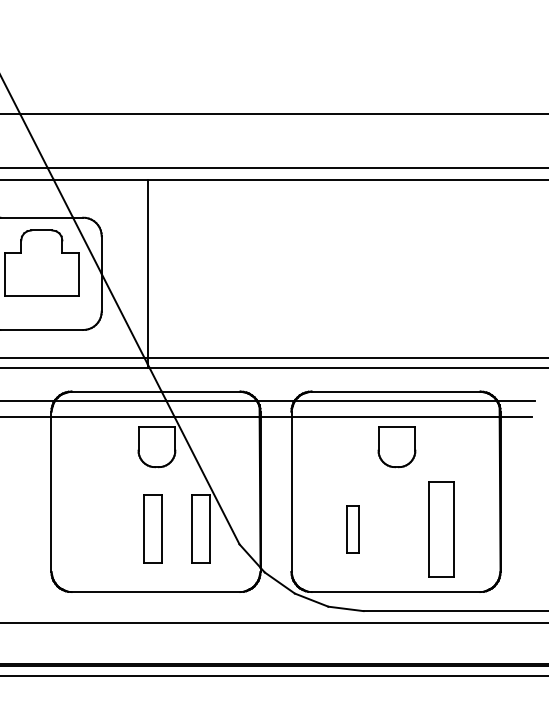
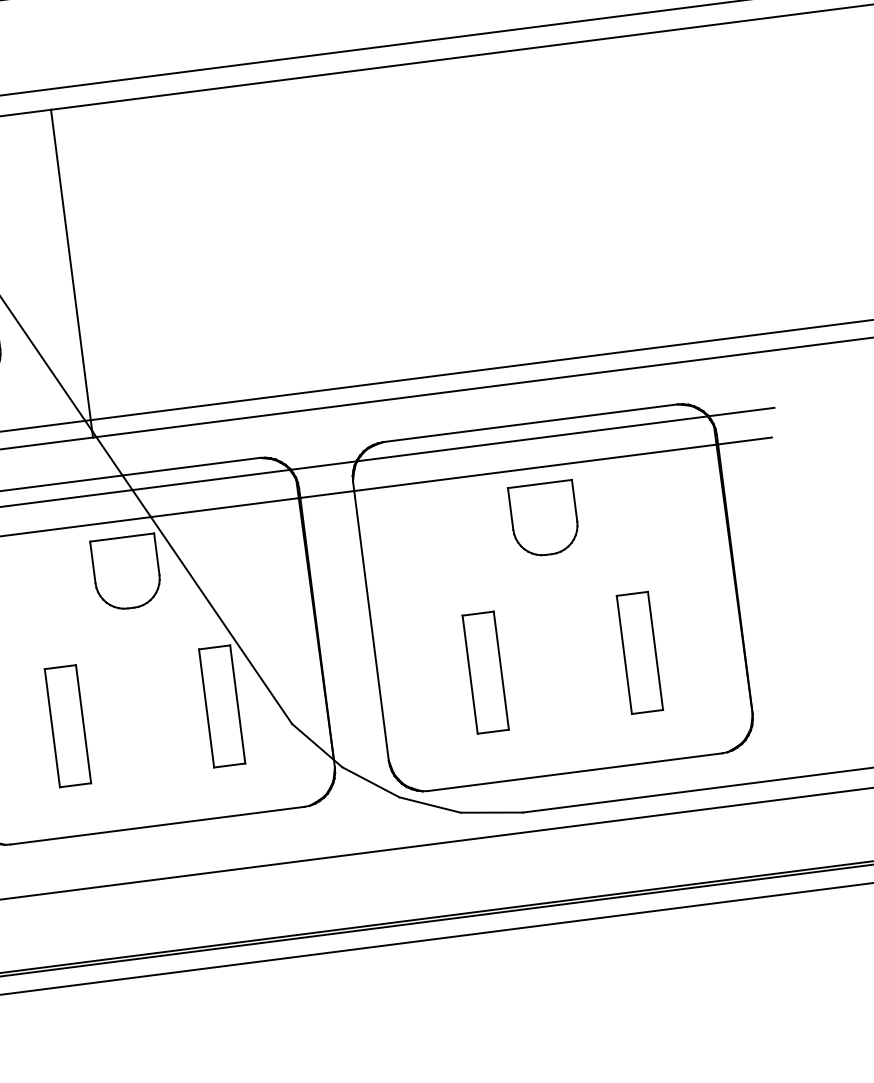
part: (152, 528) -> (67, 724), moved
part: (352, 528) -> (485, 671), size x1.43
part: (440, 528) -> (638, 651), size x0.71

